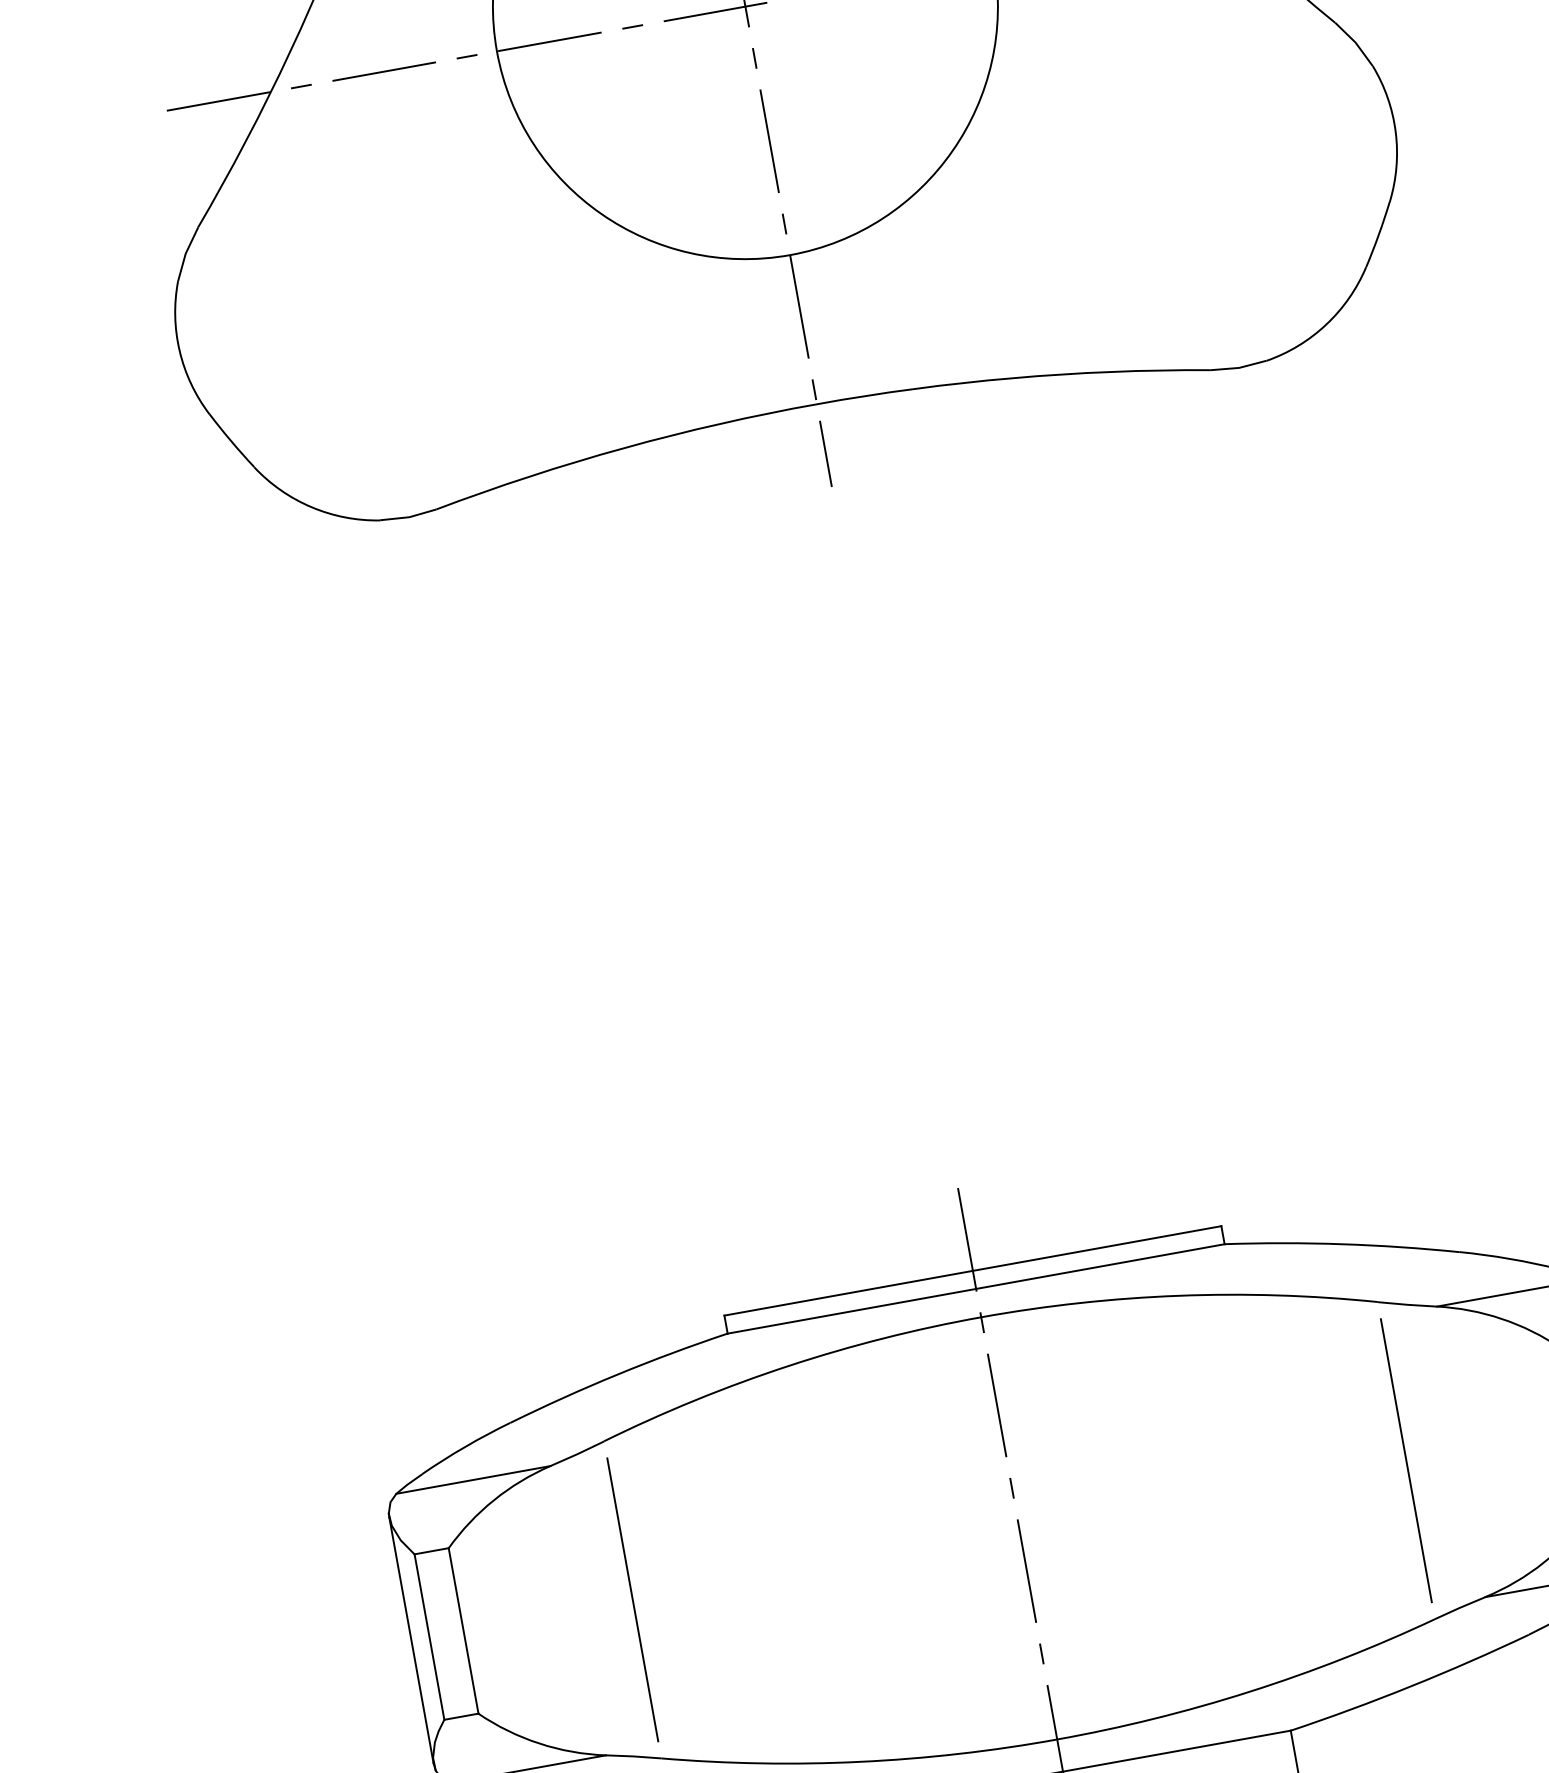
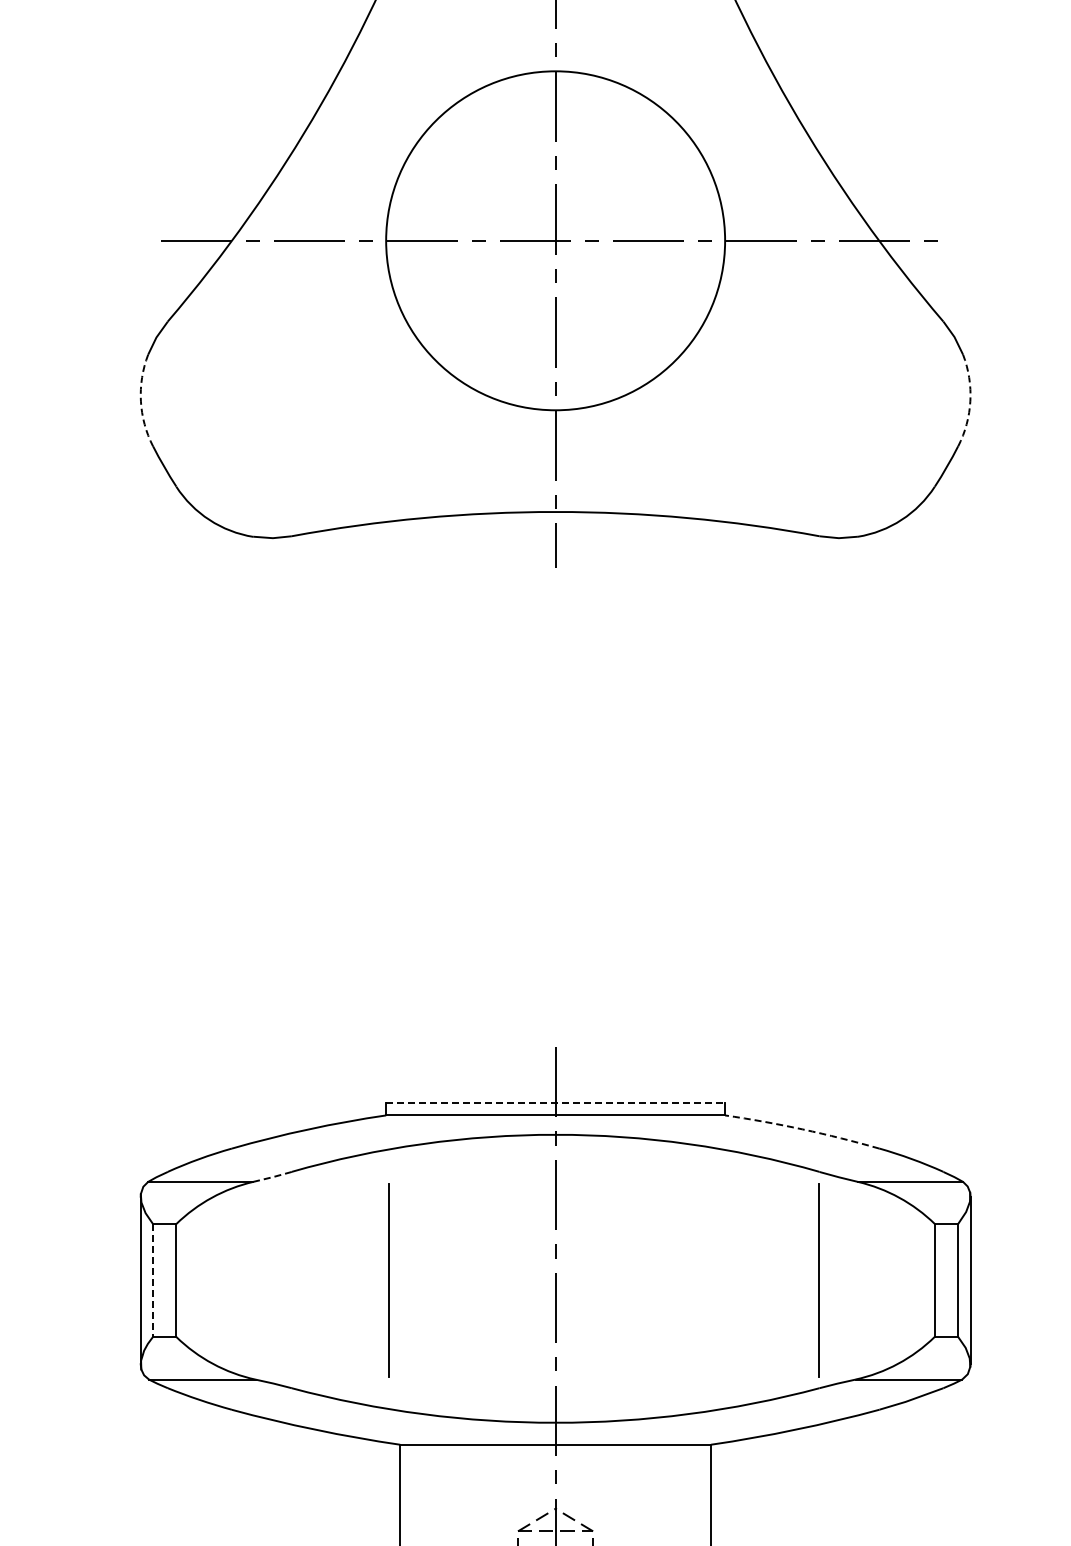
arc: (1396, 132) -> (970, 401), solid -> dashed
arc: (179, 351) -> (140, 401), solid -> dashed
arc: (1341, 1244) -> (802, 1129), solid -> dashed
line: (974, 1271) -> (556, 1103), solid -> dashed
line: (577, 1454) -> (272, 1177), solid -> dashed
line: (632, 1600) -> (388, 1280), moved
line: (430, 1636) -> (153, 1280), solid -> dashed

